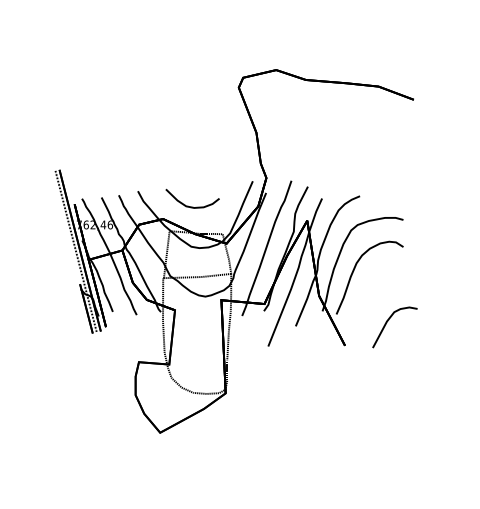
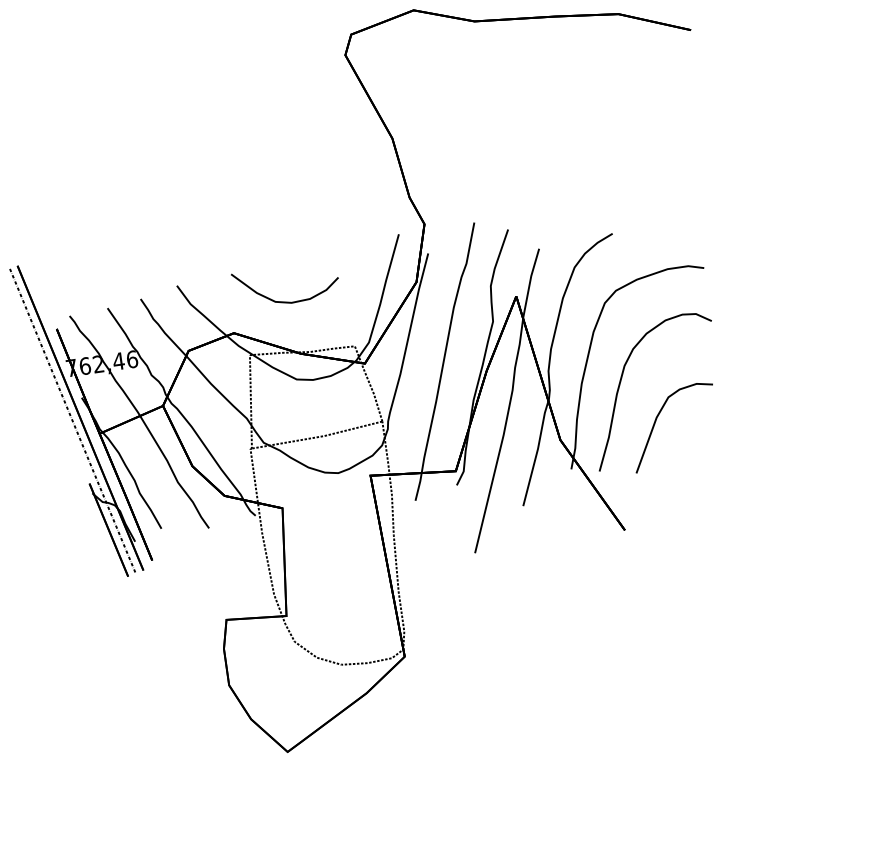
curve: (388, 321) -> (659, 417), moved

